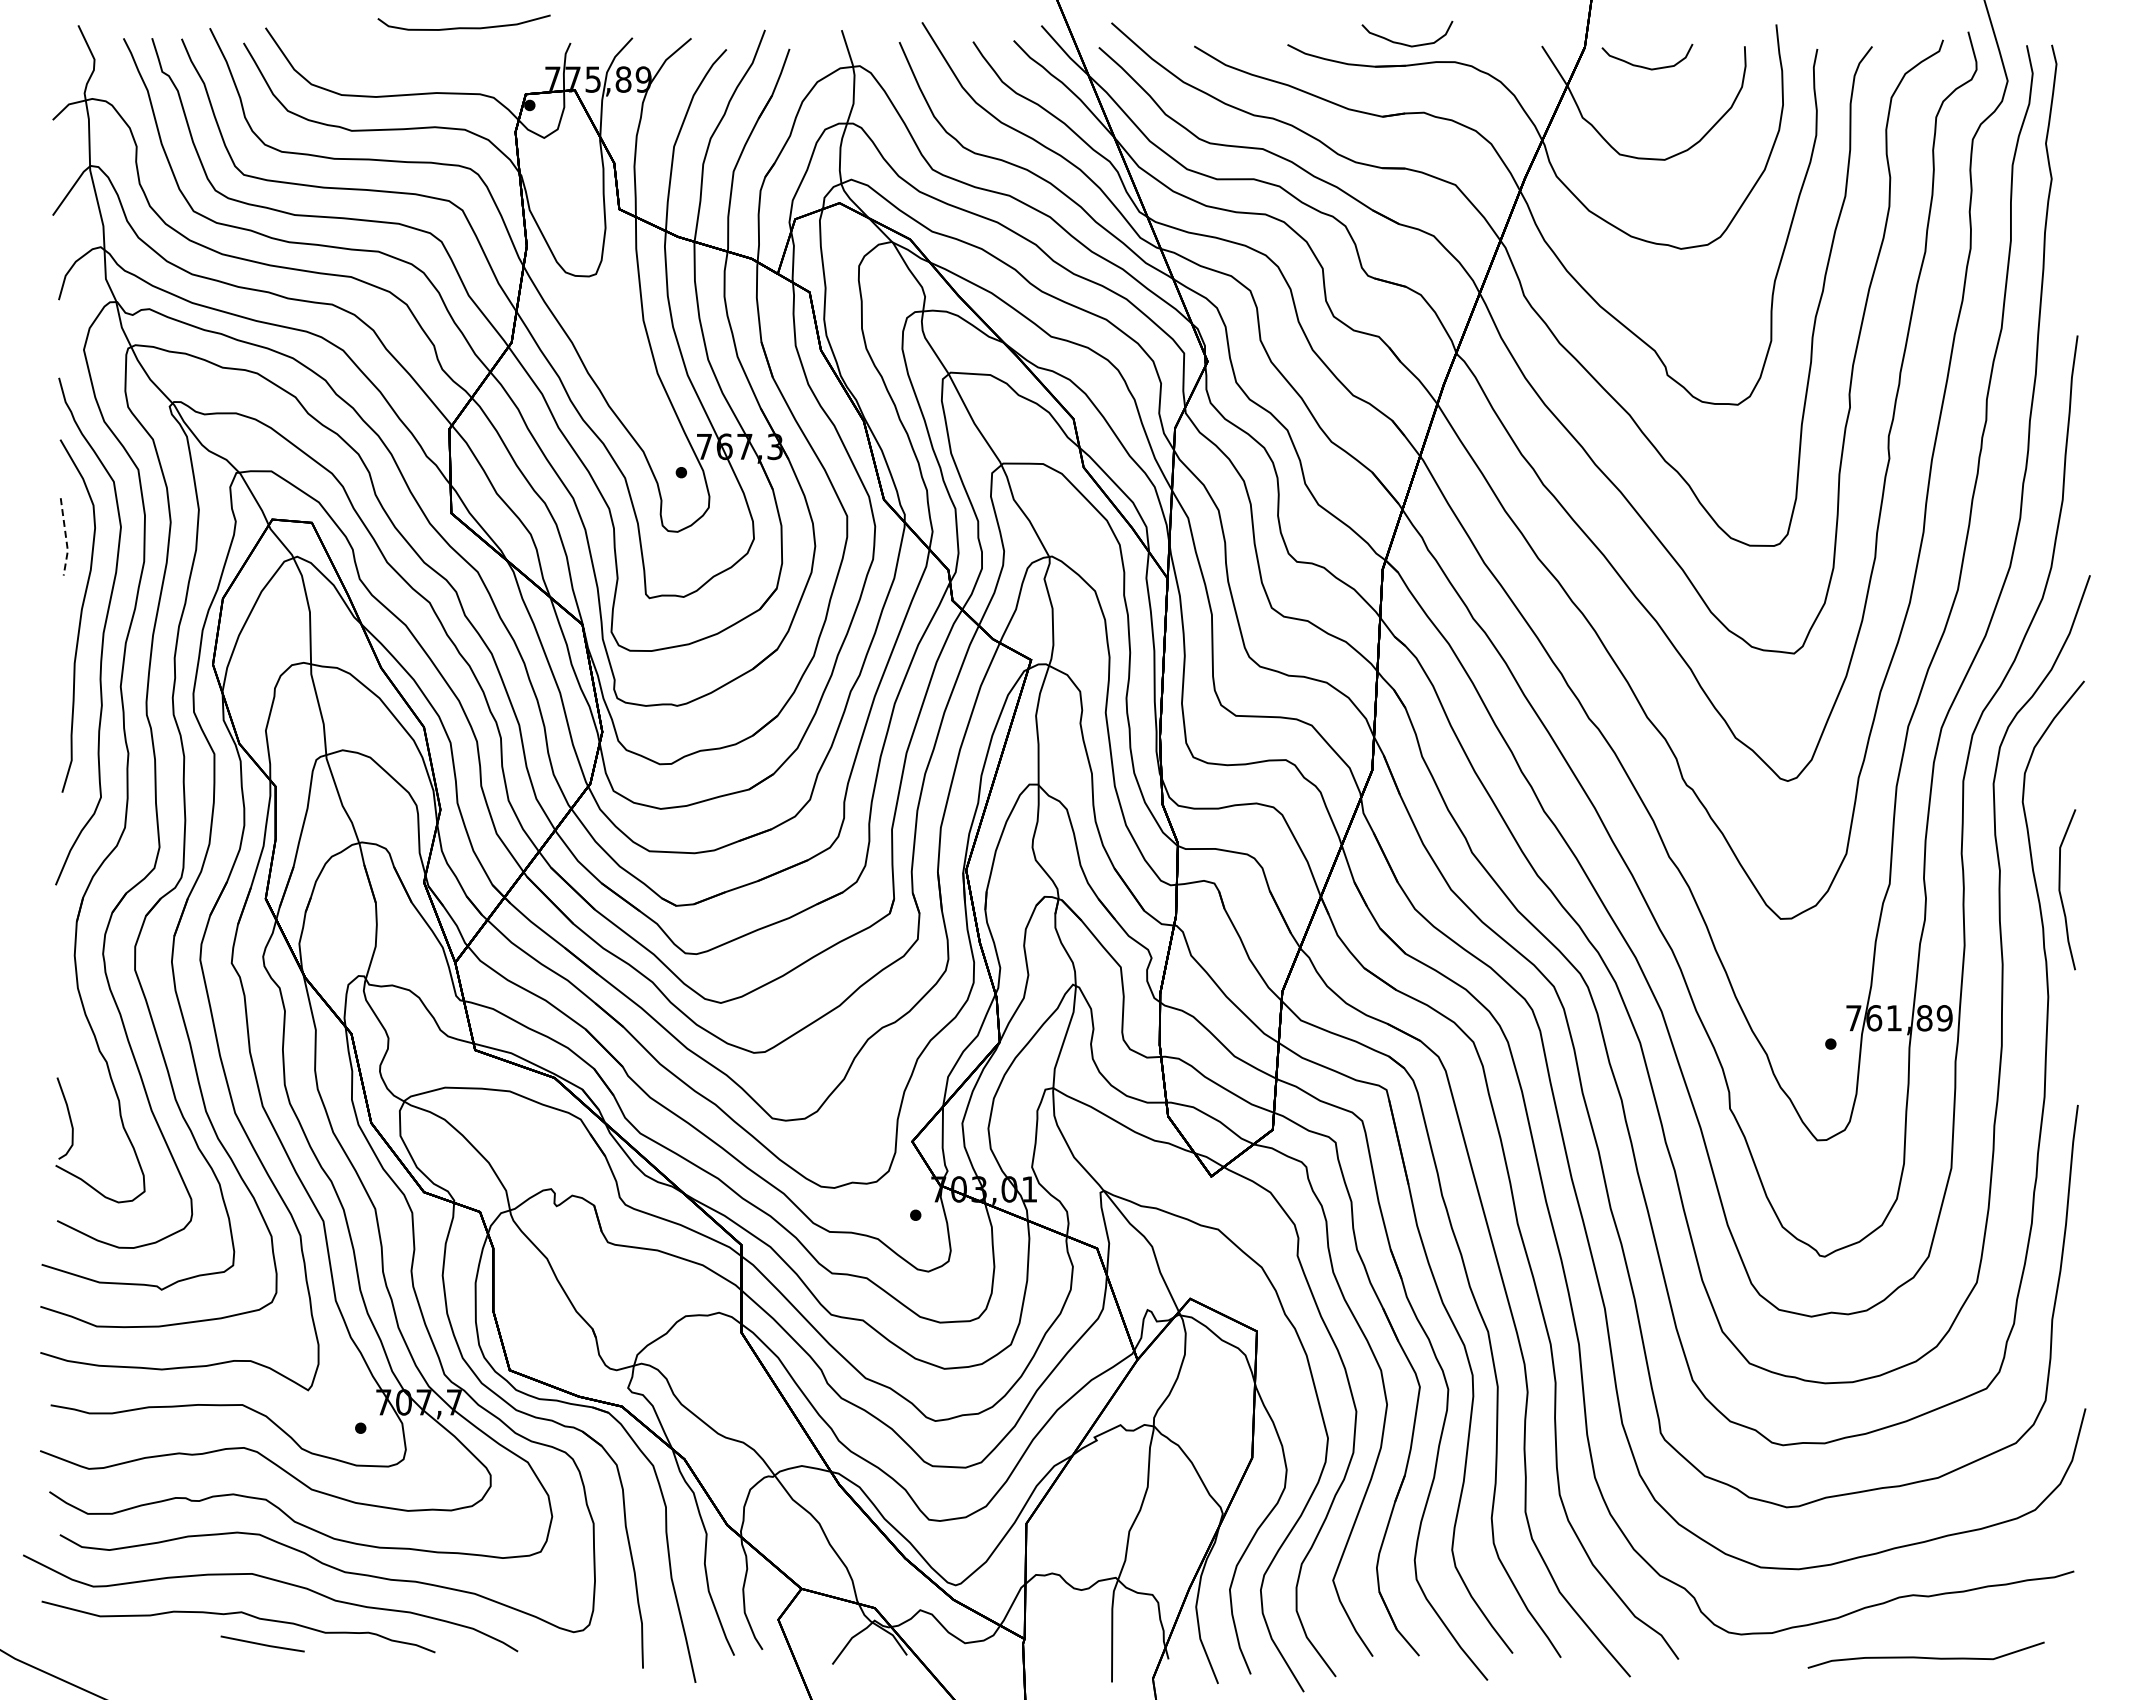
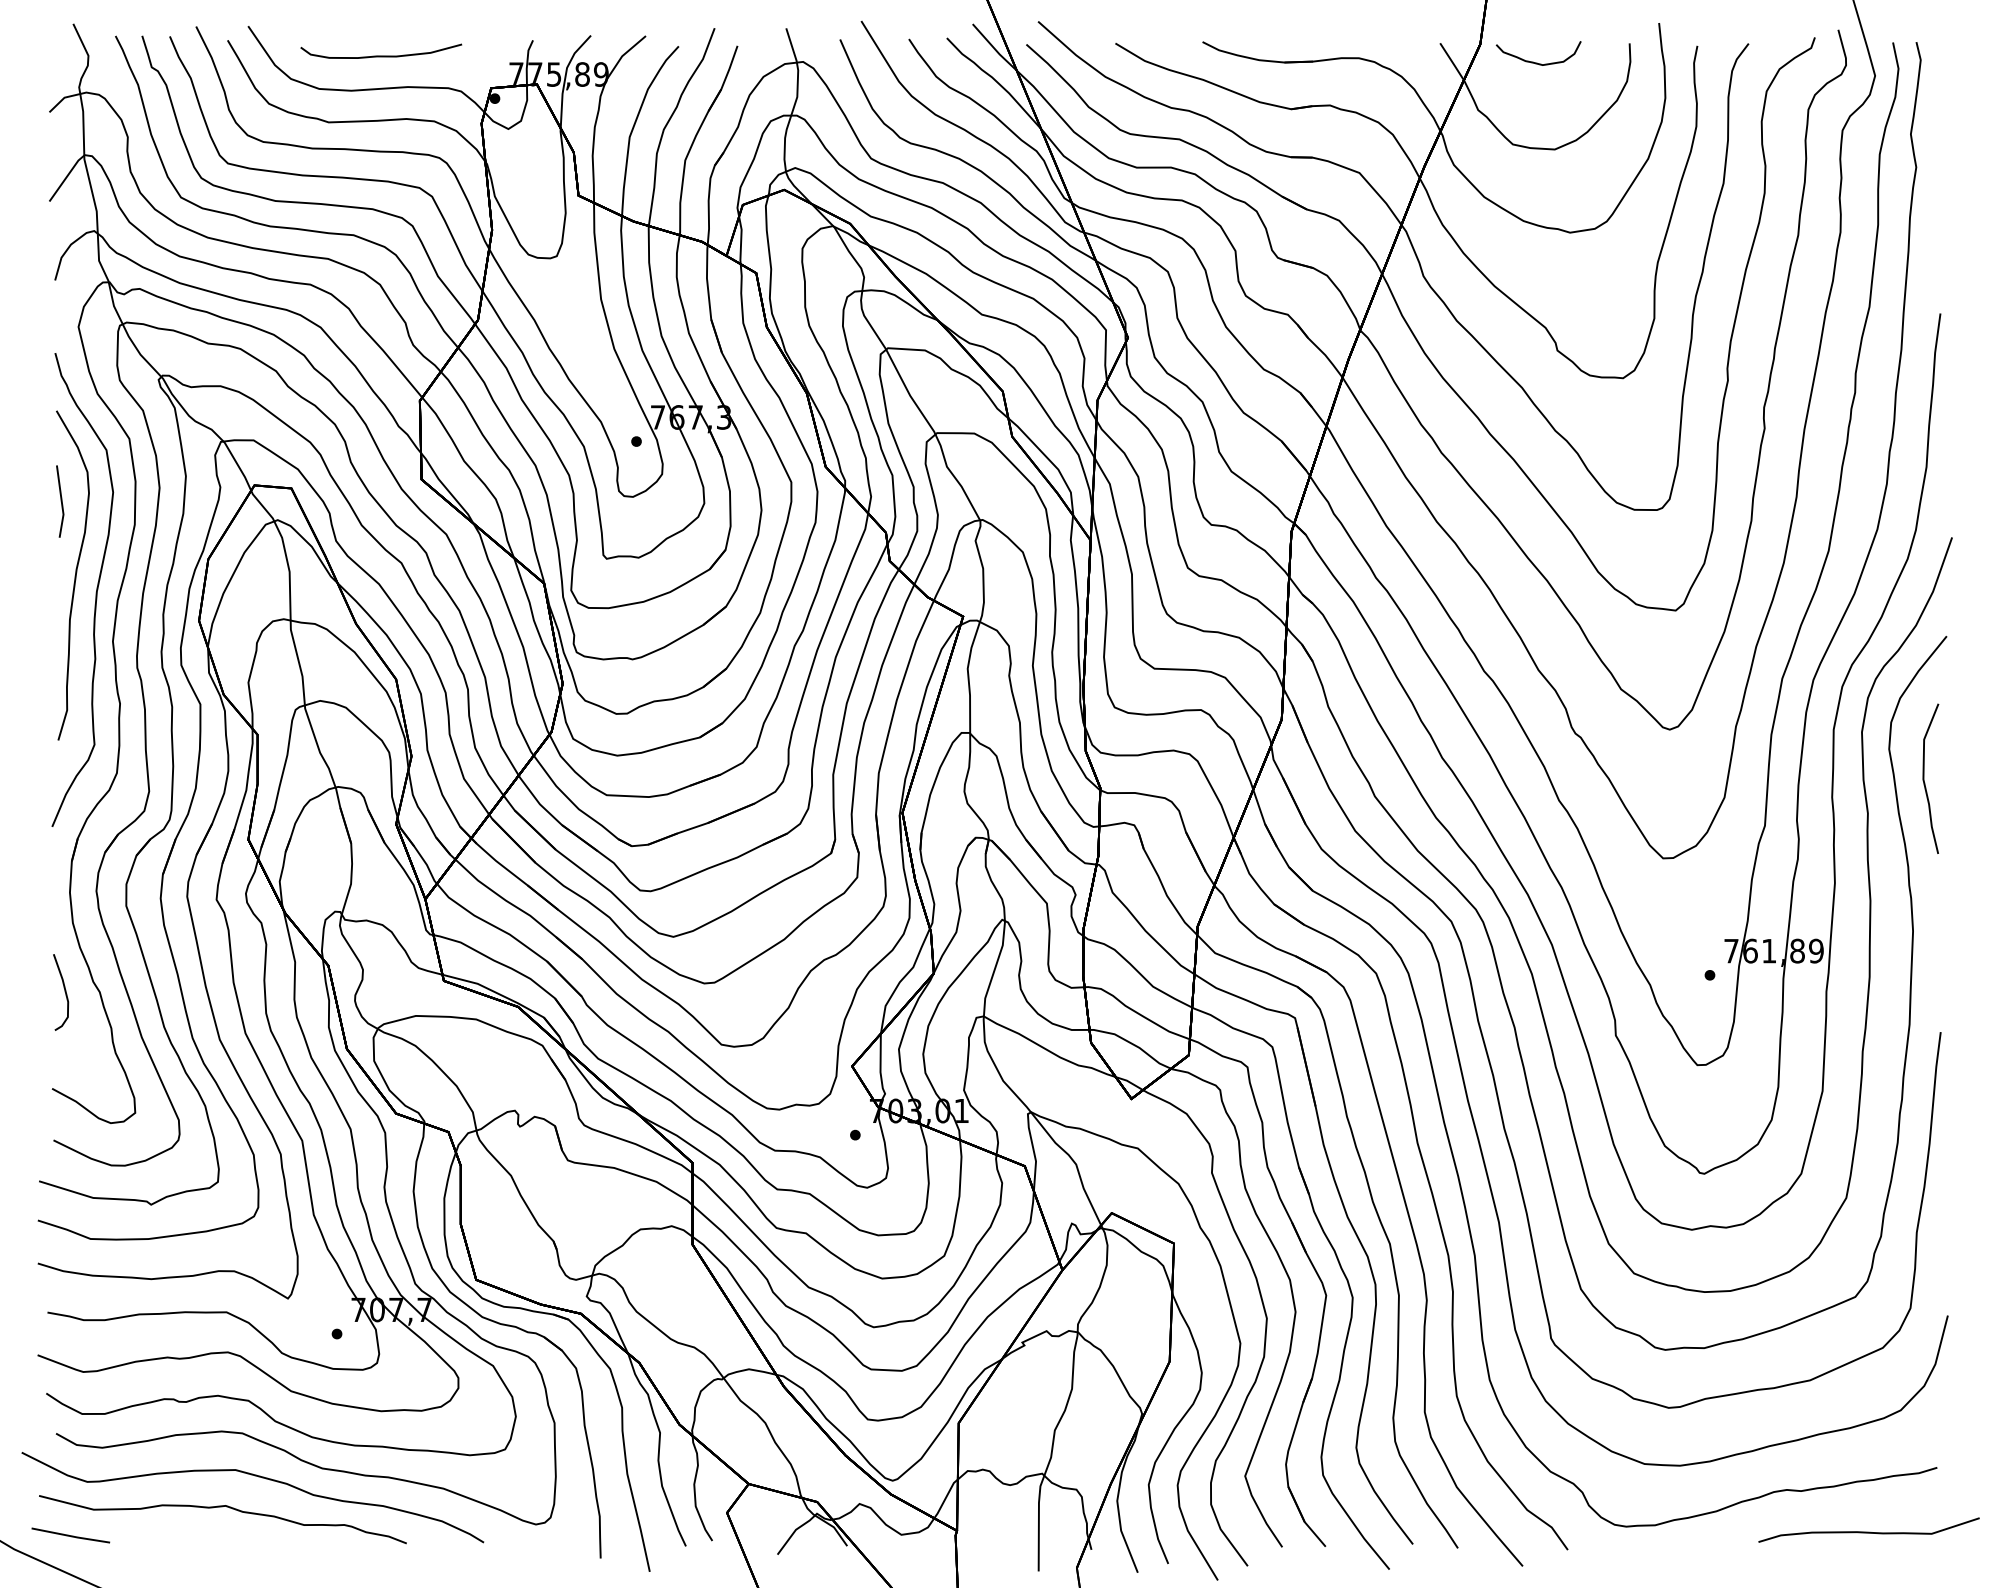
curve: (463, 27) -> (380, 55), moved
curve: (1404, 43) -> (1311, 40), removed
line: (66, 538) -> (62, 503), dashed -> solid
curve: (2060, 889) -> (1924, 778), moved
curve: (68, 1116) -> (64, 990), moved
line: (262, 1643) -> (70, 1535), moved
curve: (1925, 1657) -> (1868, 1532), moved

